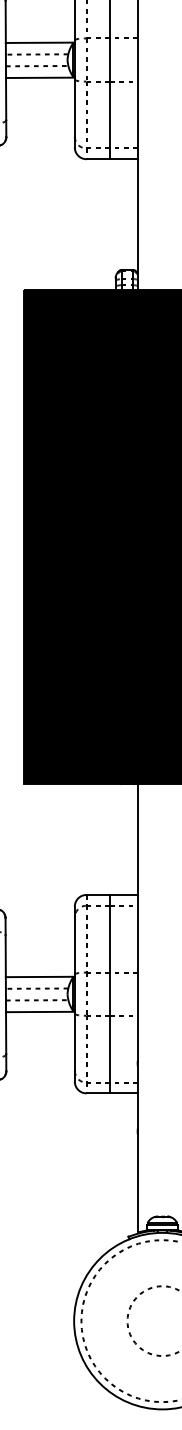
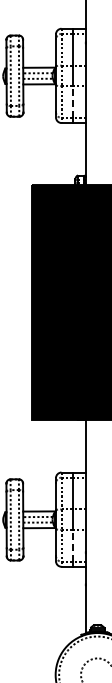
line: (109, 115) -> (72, 102), solid -> dashed
line: (109, 1048) -> (72, 545), solid -> dashed

